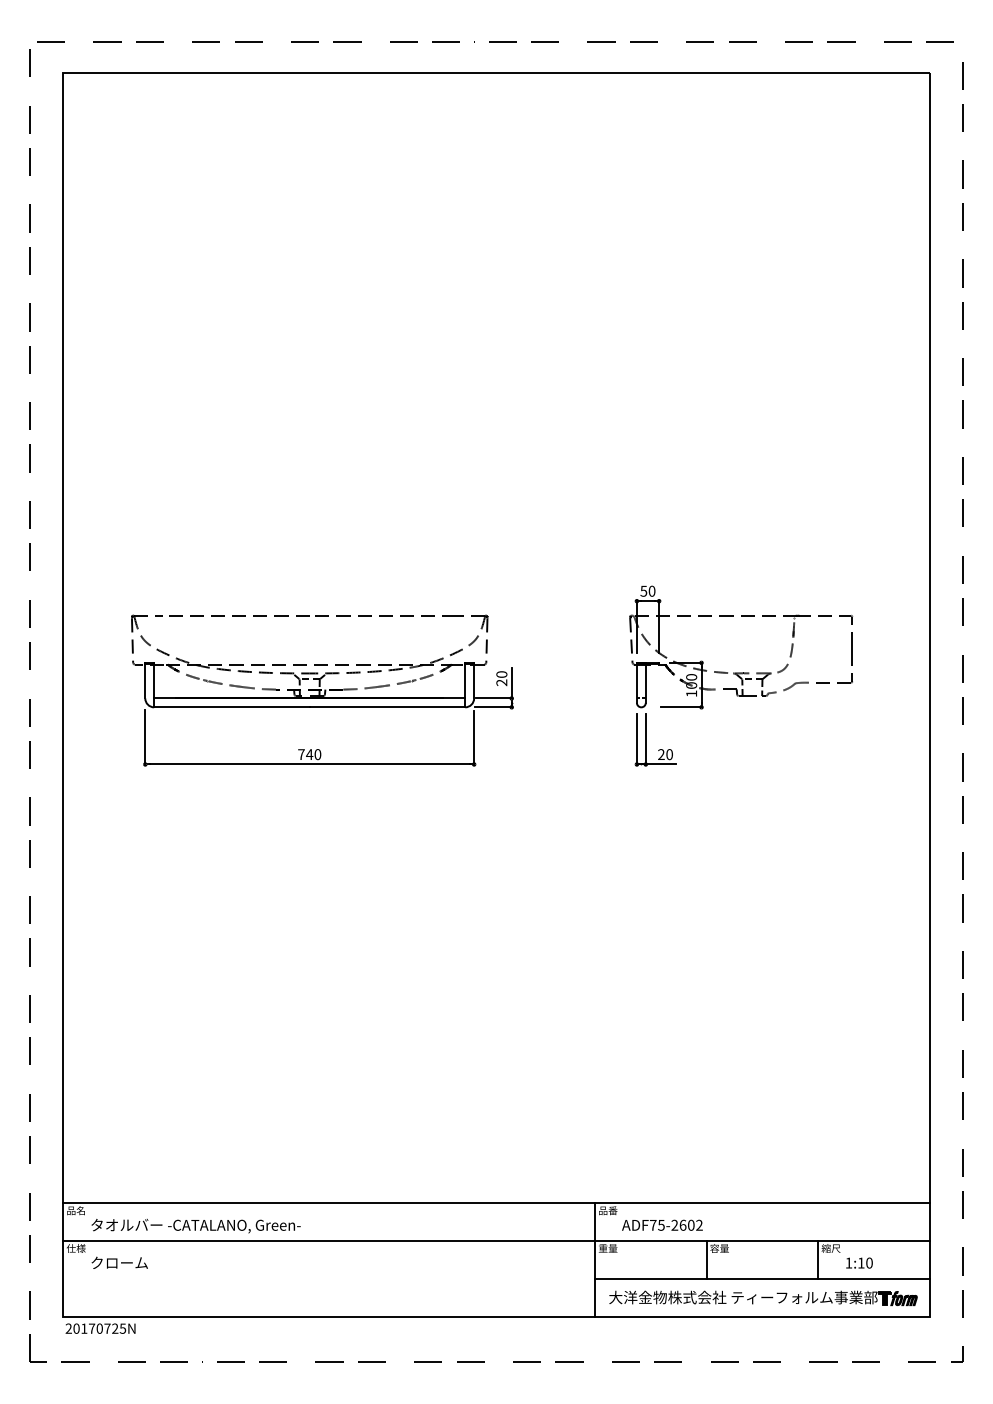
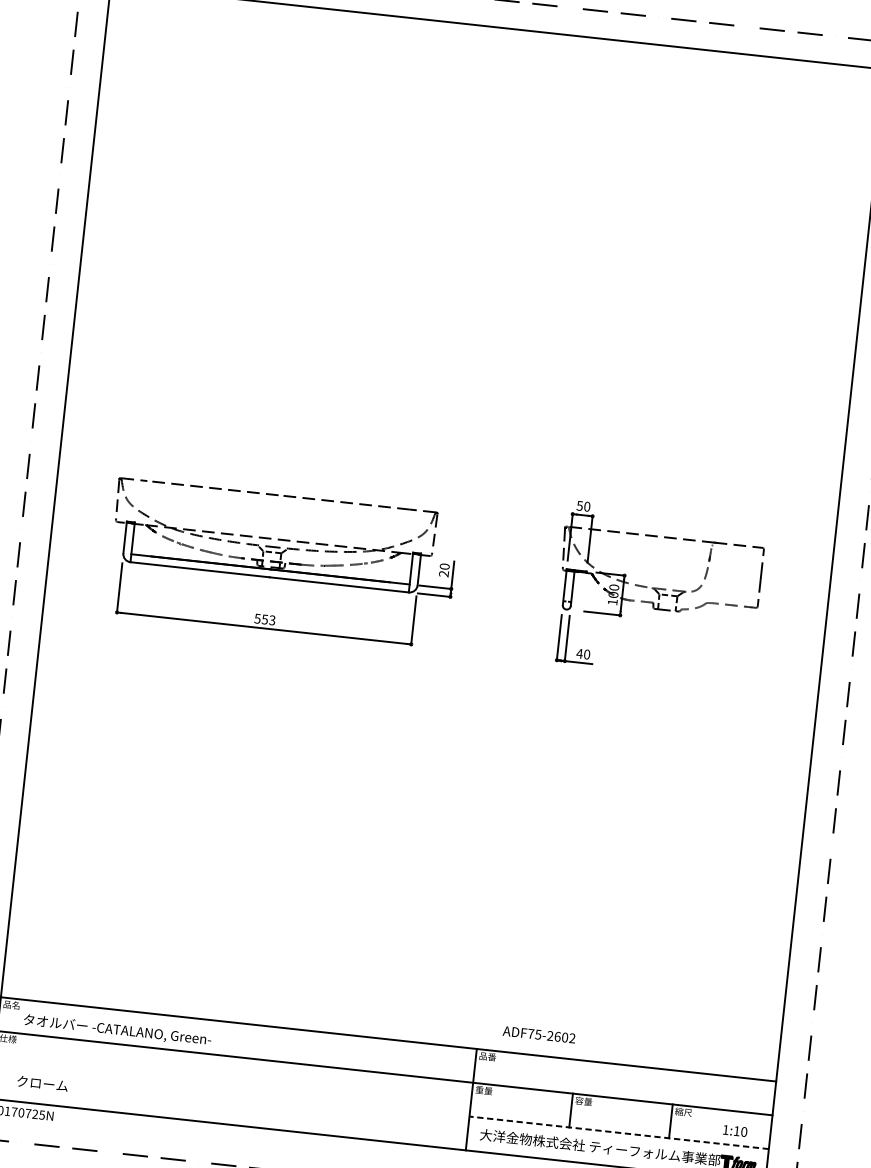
text: (309, 754) -> (264, 619), 740 -> 553
text: (661, 754) -> (579, 653), 20 -> 40
text: (662, 1224) -> (539, 1034), moved
text: (119, 1262) -> (42, 1083), moved
text: (859, 1262) -> (735, 1130), moved
line: (761, 1279) -> (618, 1133), solid -> dashed

